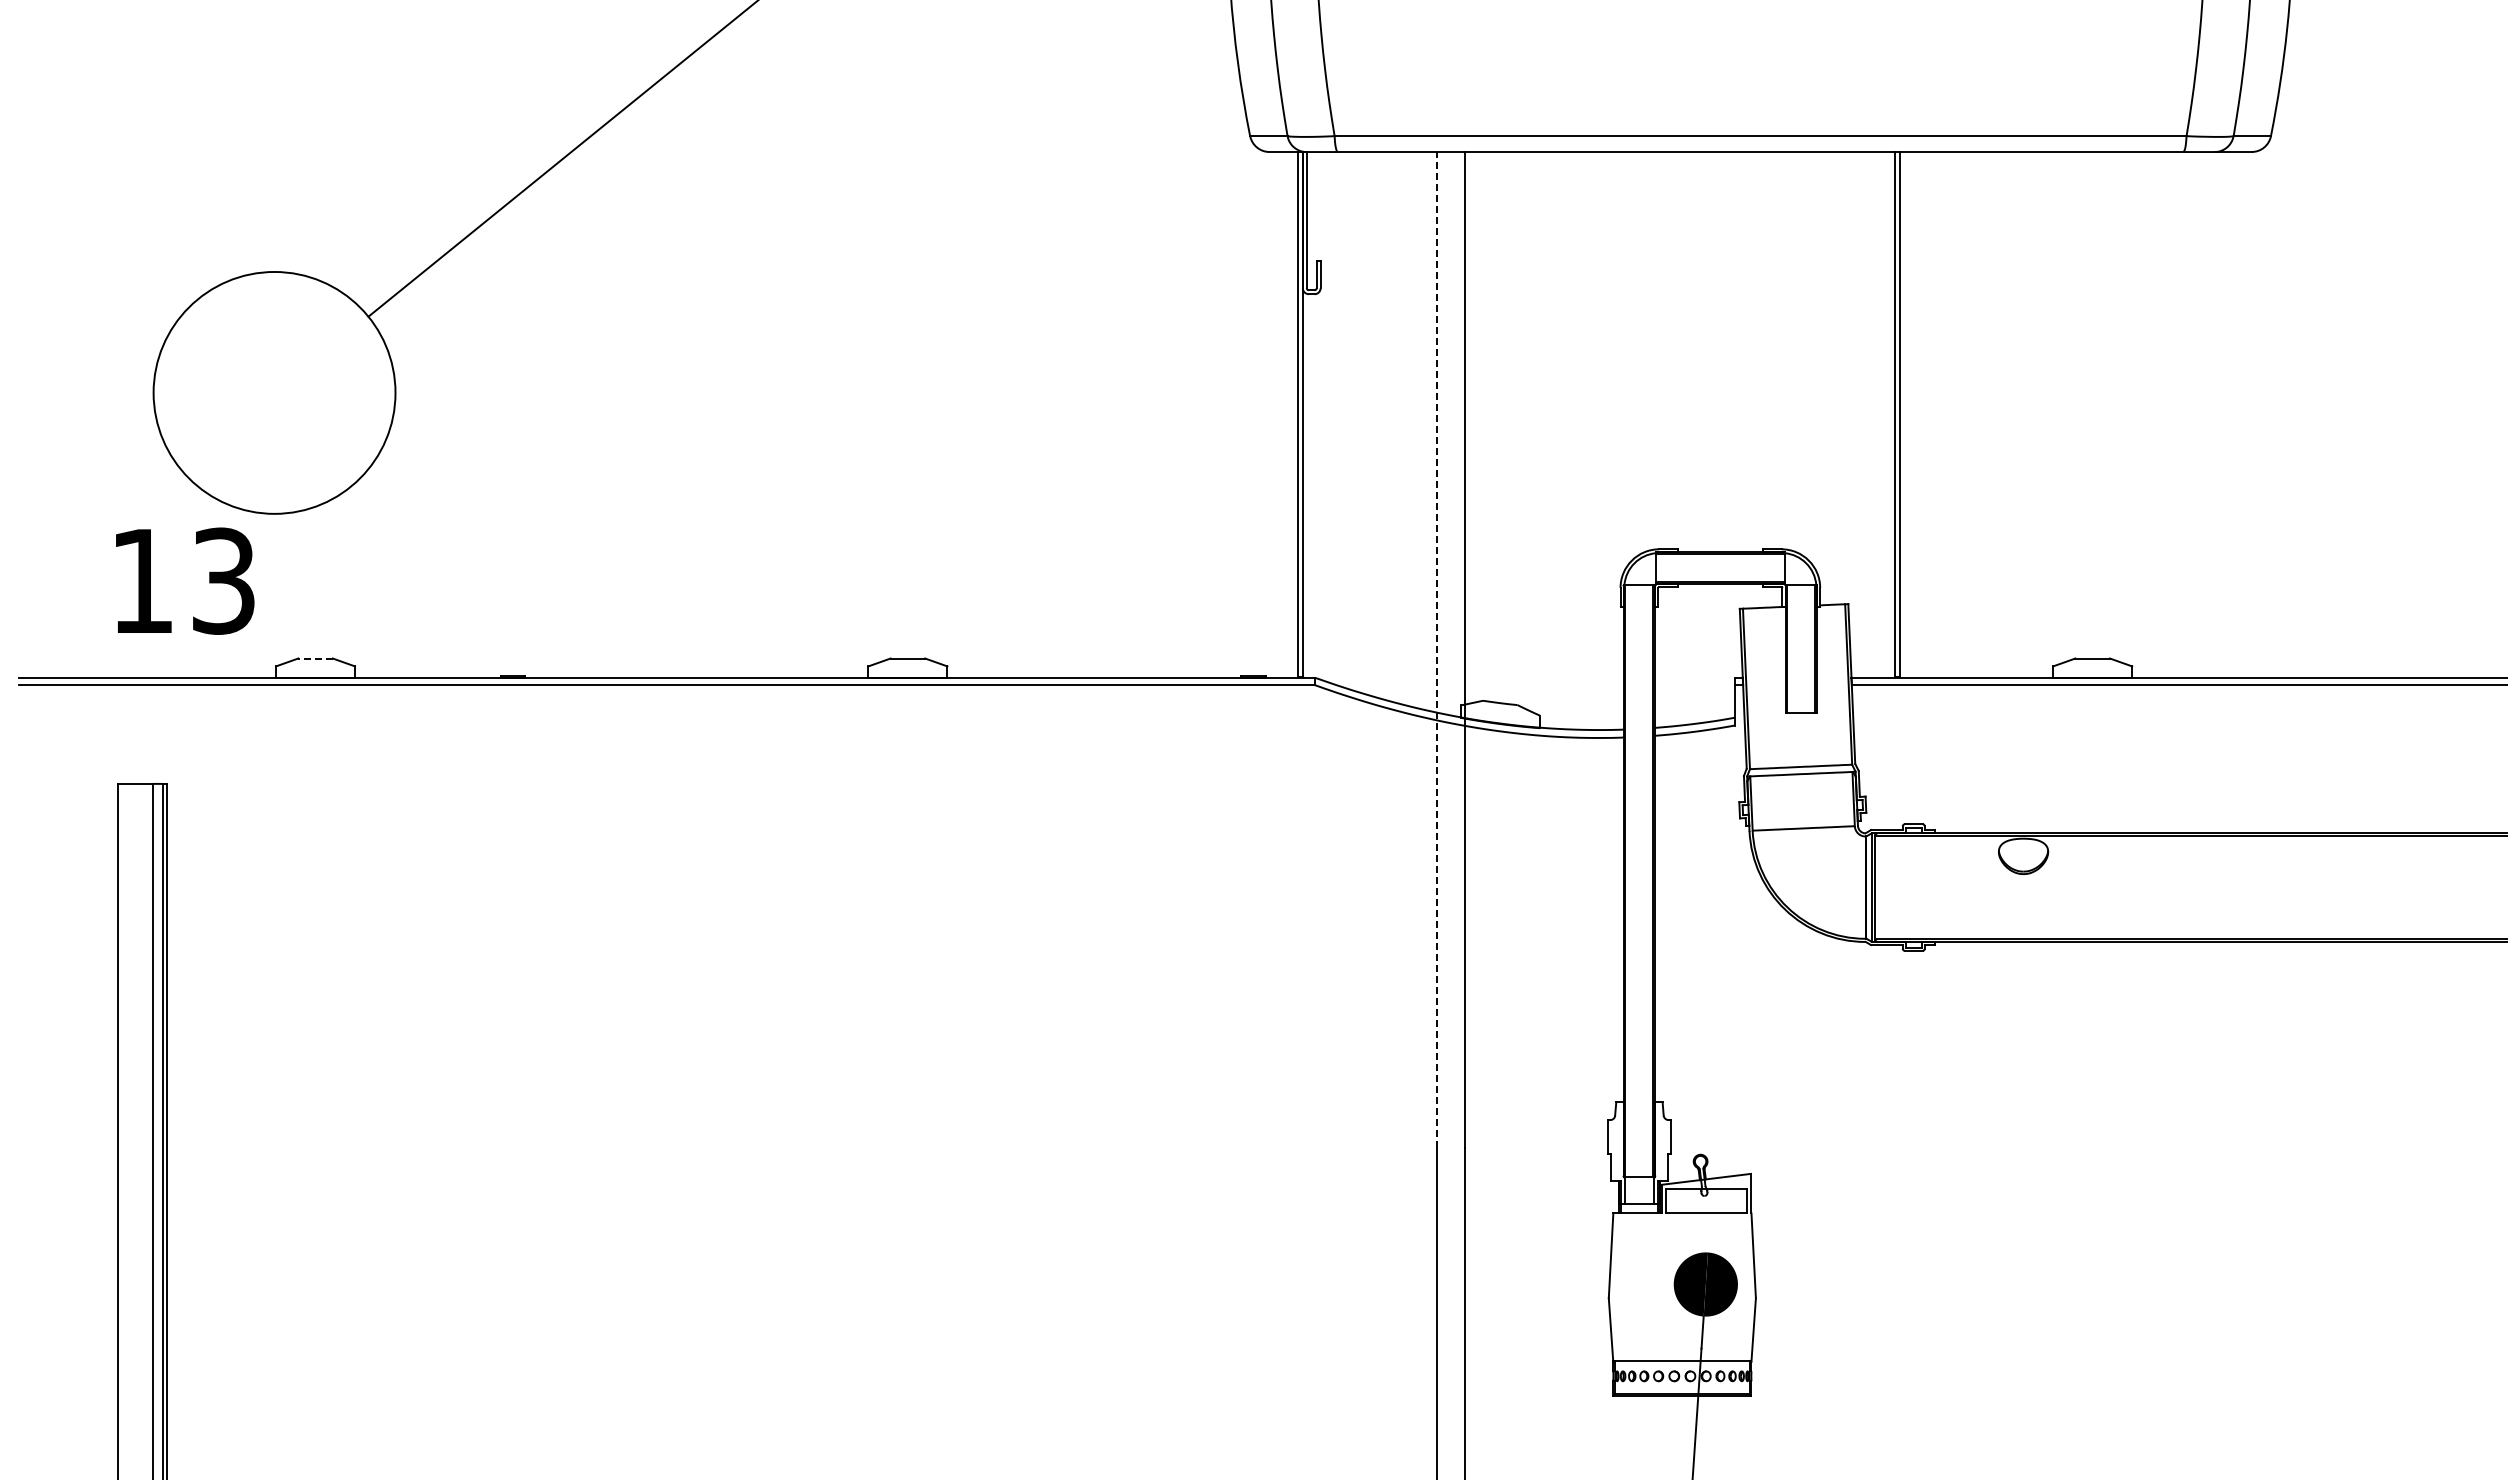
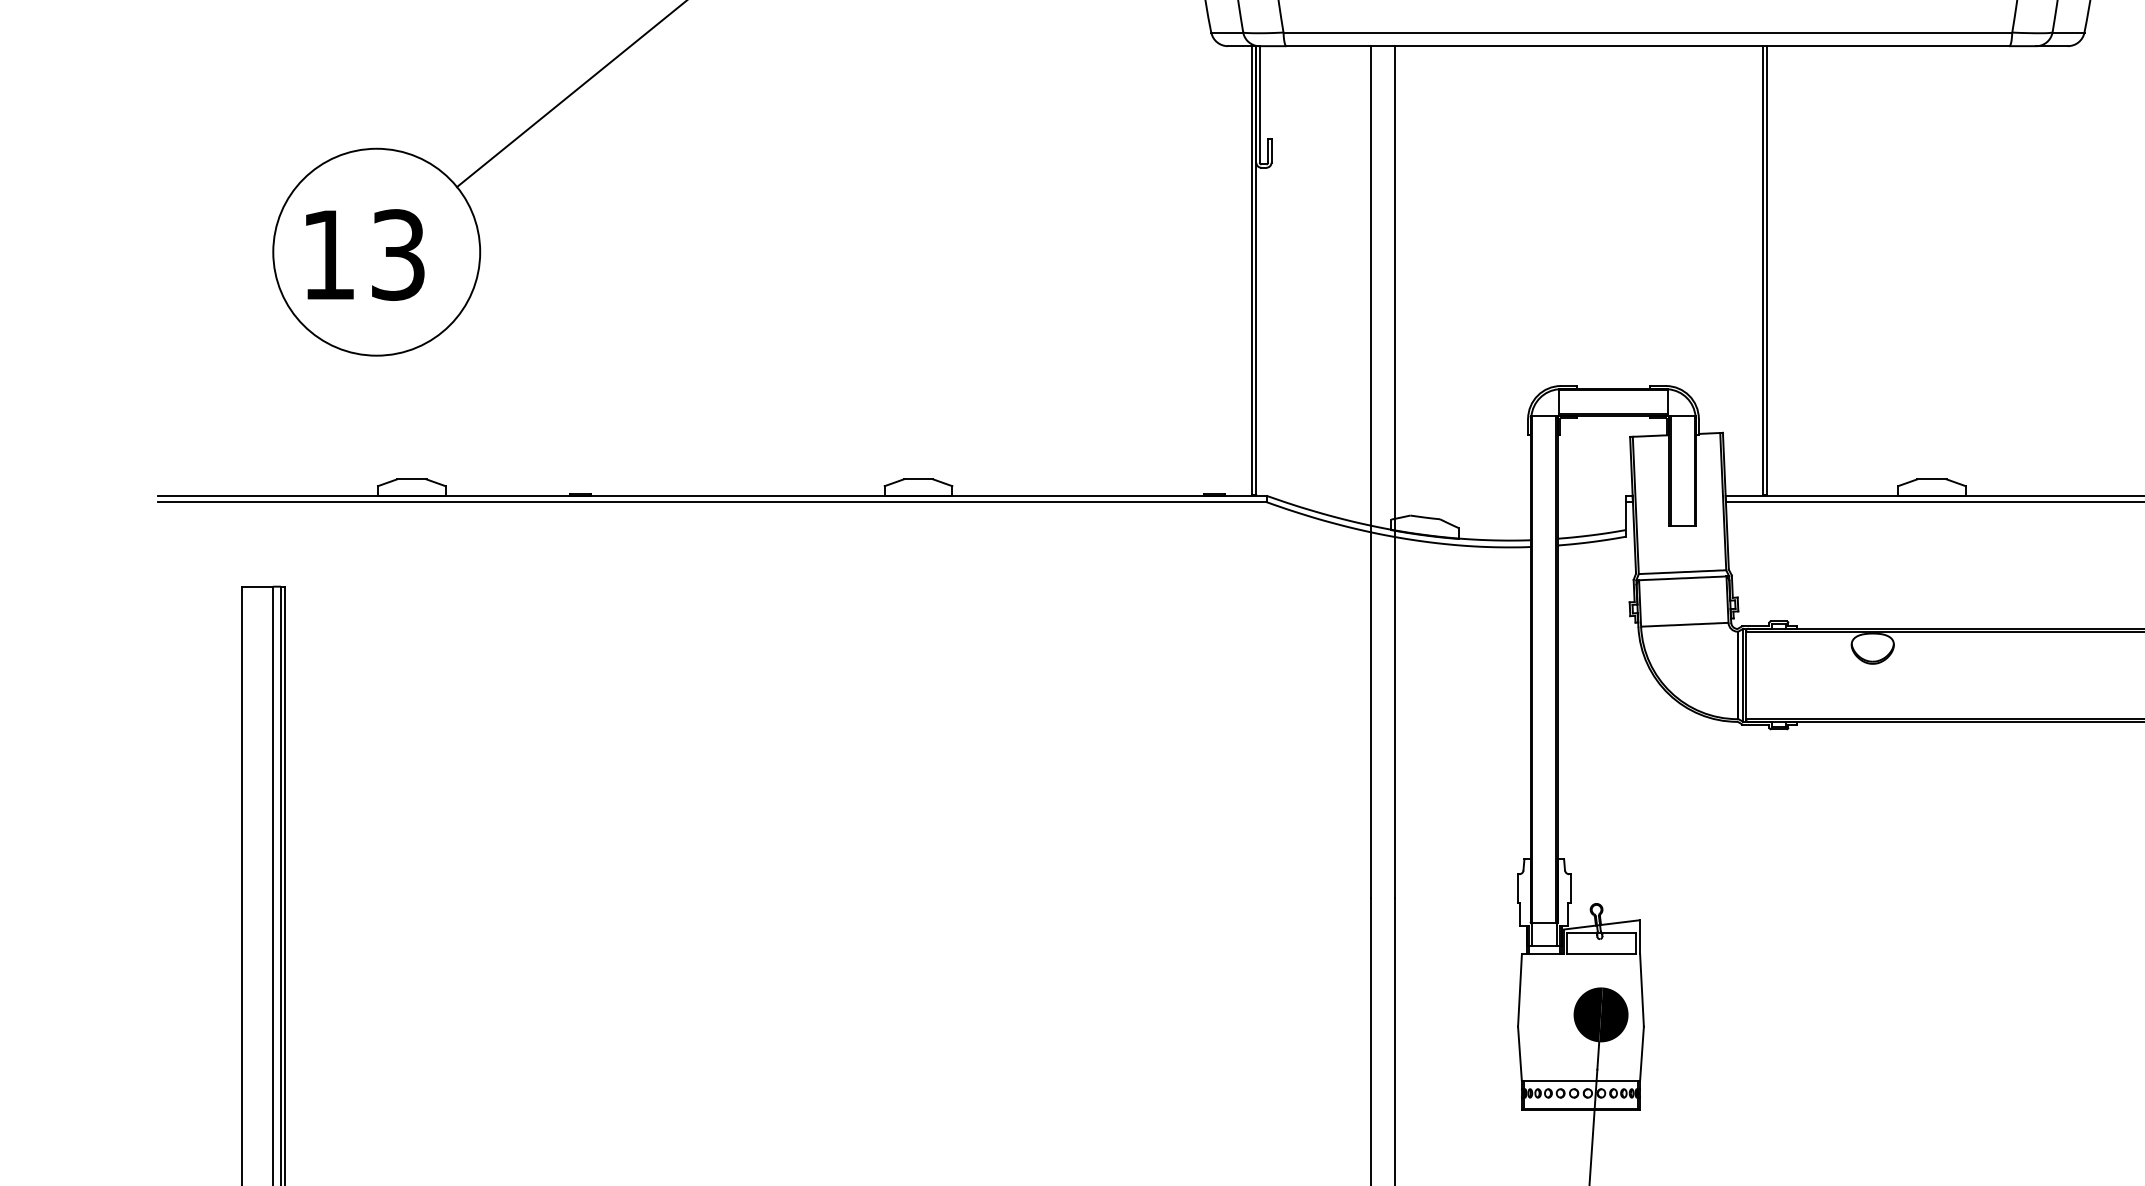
text: (185, 580) -> (365, 254), moved
line: (1437, 649) -> (1371, 471), dashed -> solid
line: (315, 658) -> (411, 479), dashed -> solid

